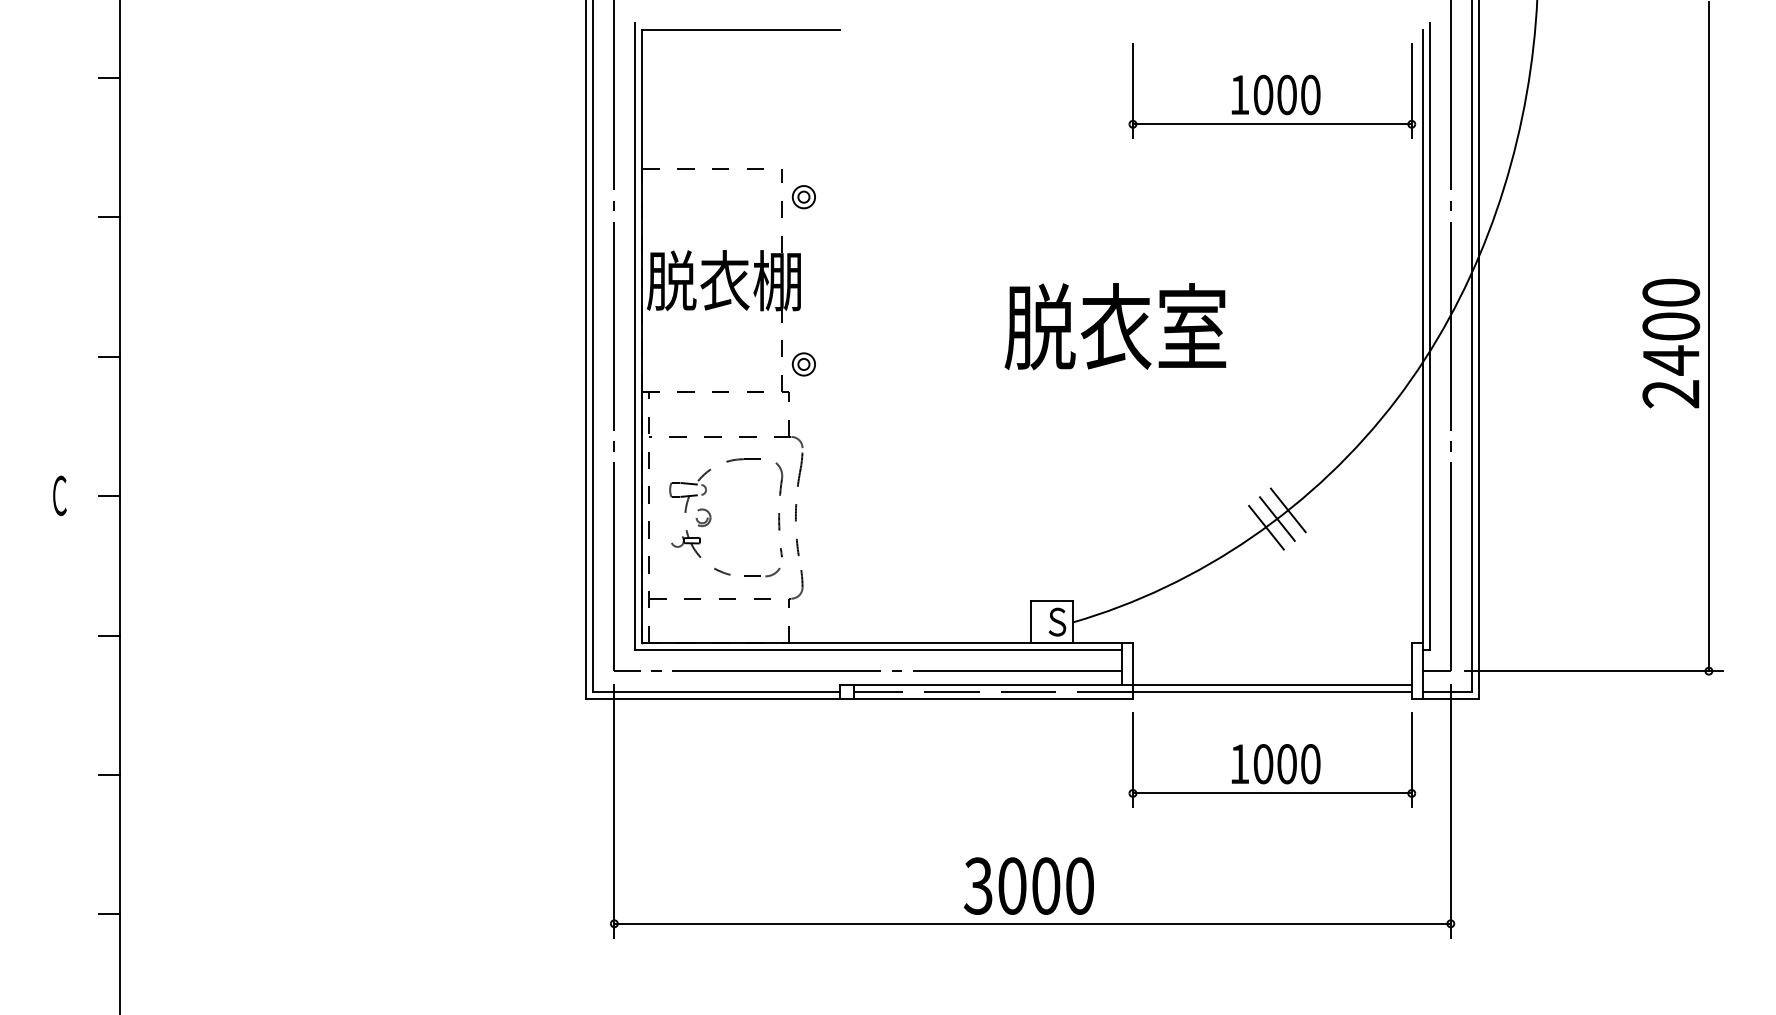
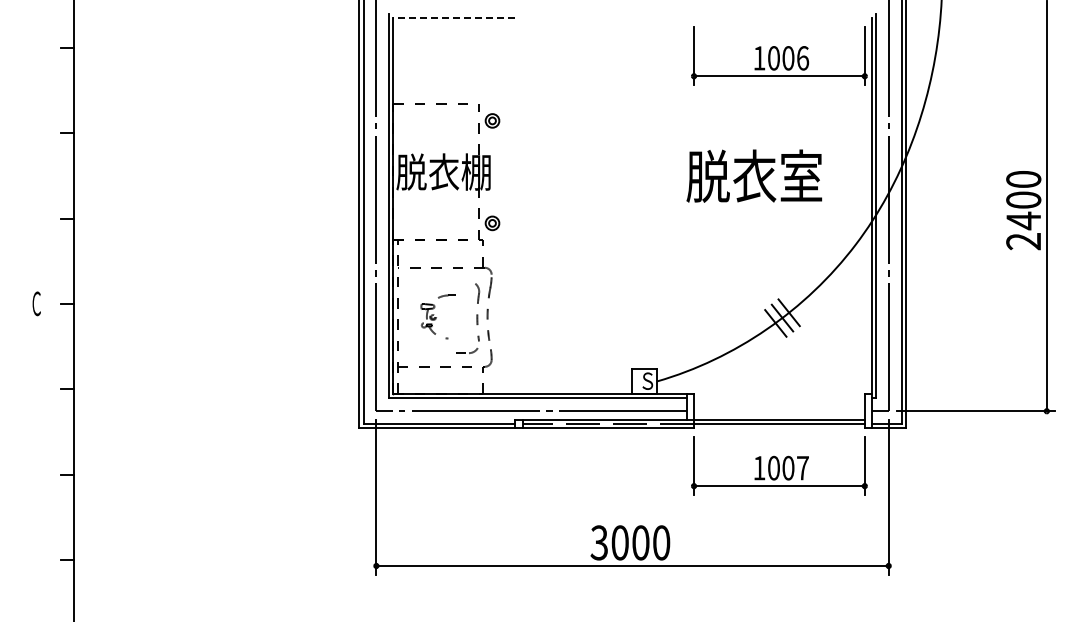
line: (741, 29) -> (454, 18), solid -> dashed
text: (1311, 95) -> (803, 58), 1000 -> 1006
text: (1115, 325) -> (754, 175), moved
part: (714, 516) -> (437, 316), size x0.6
text: (1310, 763) -> (802, 467), 1000 -> 1007

